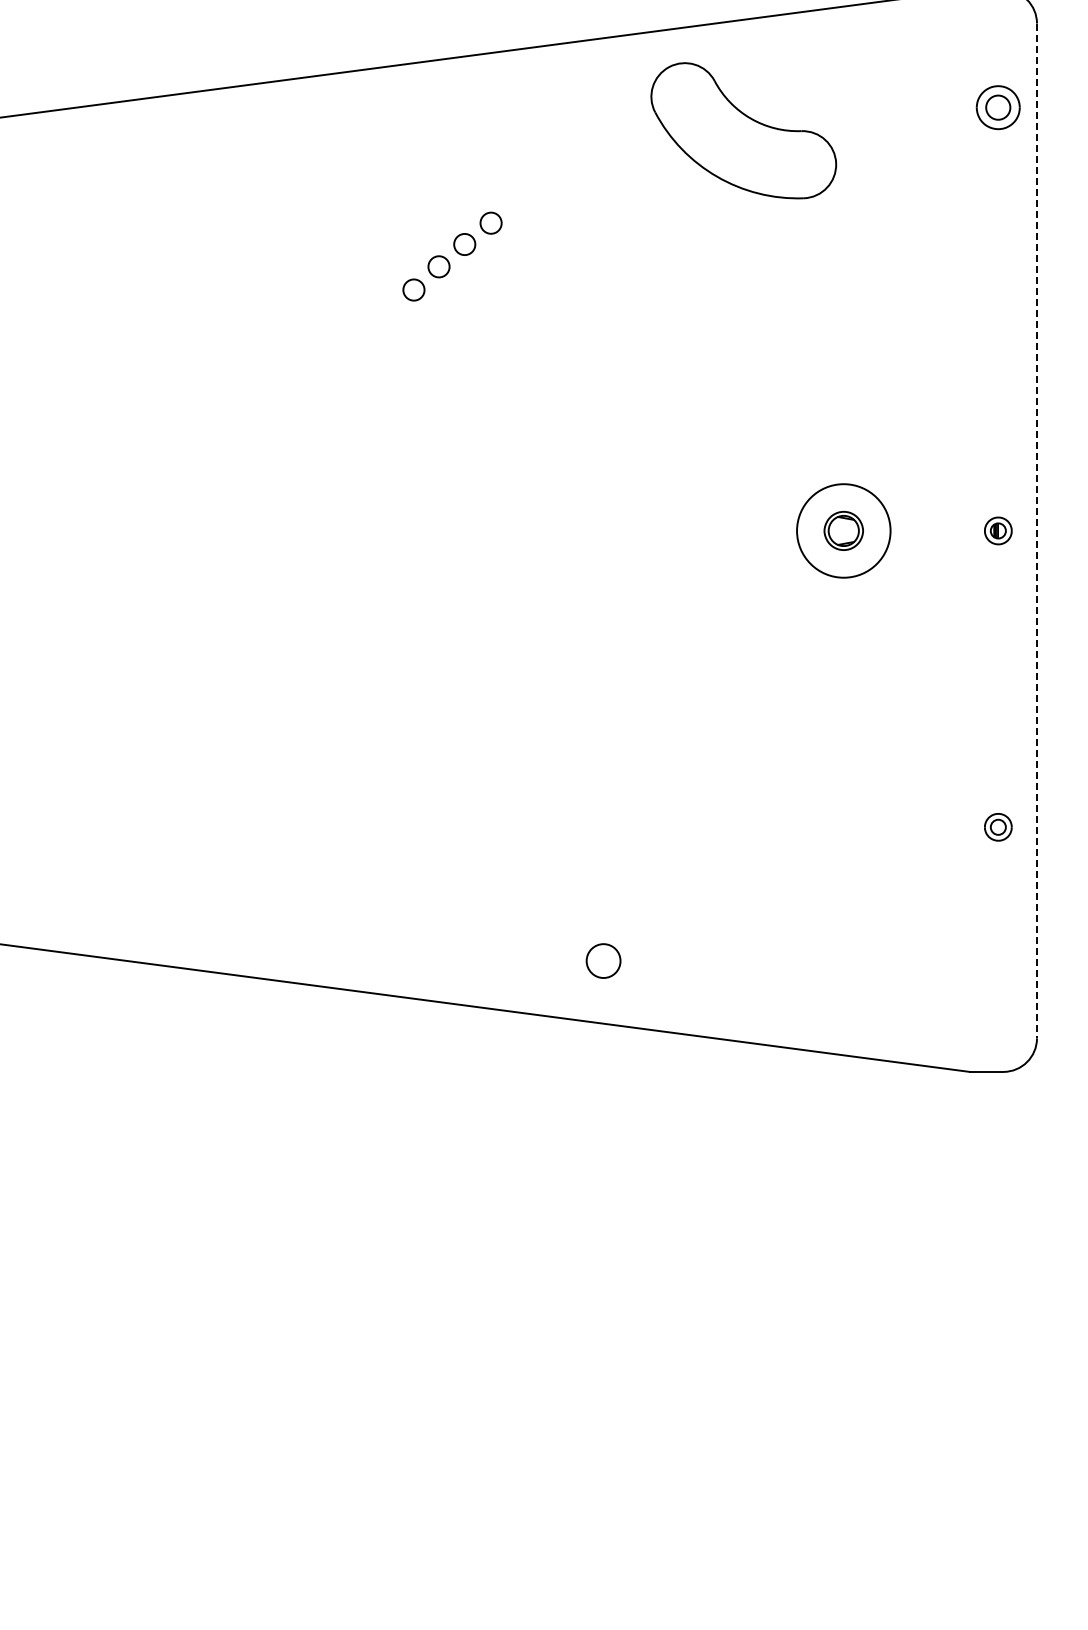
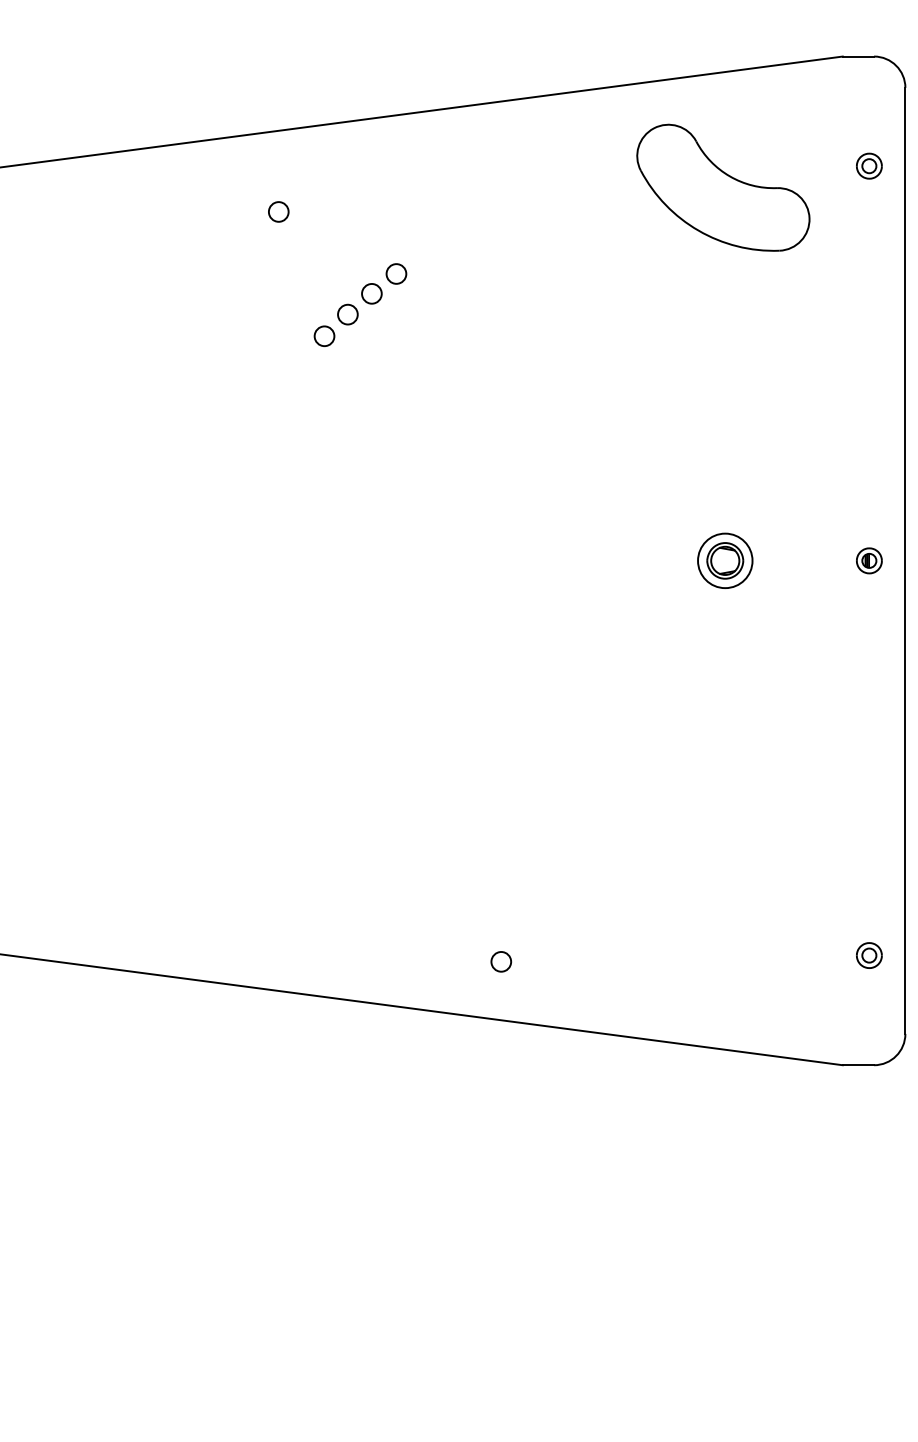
part: (998, 107) -> (869, 166), size x0.62
part: (743, 130) -> (723, 187), moved
circle: (364, 156) -> (278, 211), added
circle: (843, 530) -> (724, 560), size x0.62
line: (1037, 531) -> (905, 561), dashed -> solid
part: (998, 827) -> (869, 955), moved
circle: (603, 960) -> (501, 961), size x0.62

